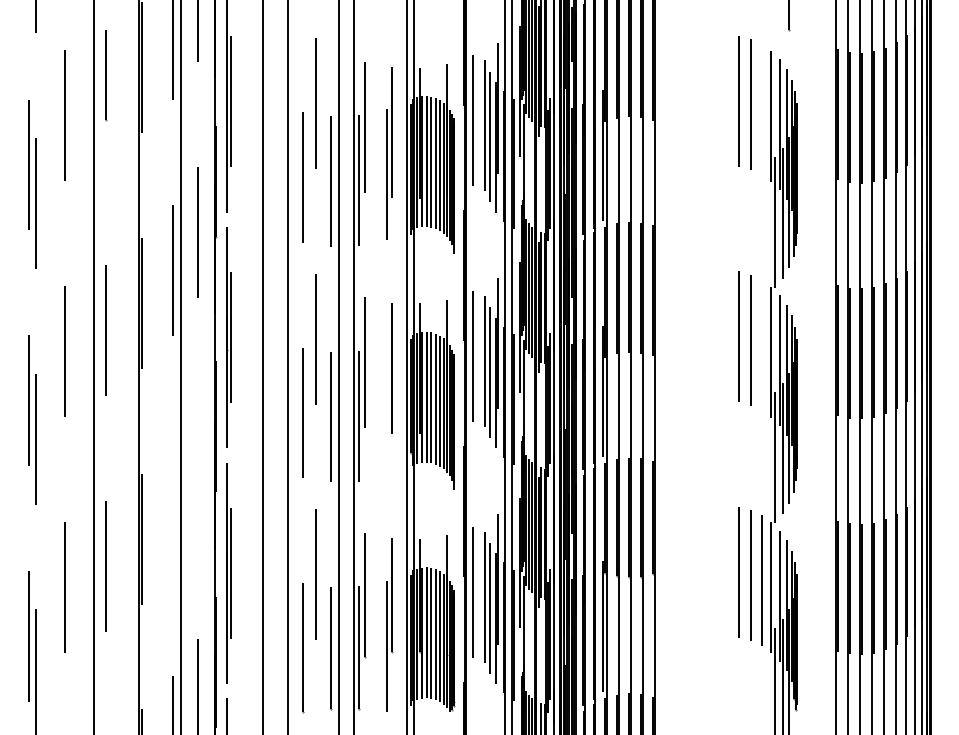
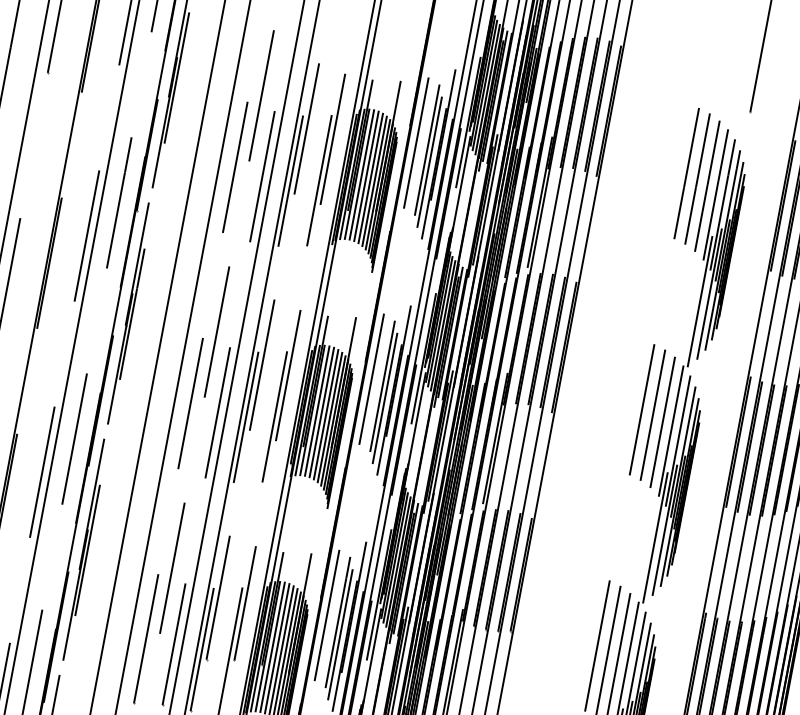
line: (761, 109) -> (707, 186), added
line: (761, 344) -> (662, 421), added
line: (386, 410) -> (274, 416), added
line: (198, 467) -> (75, 438), added
line: (172, 505) -> (42, 471), added

